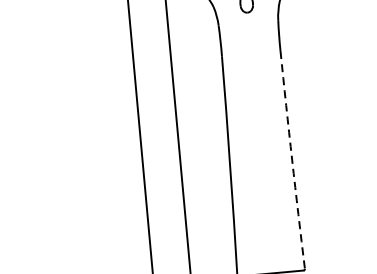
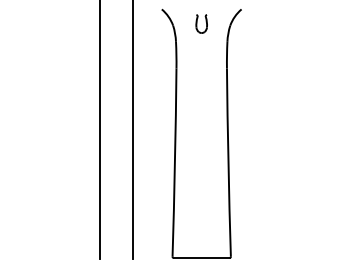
arc: (292, 159) -> (228, 162), dashed -> solid

